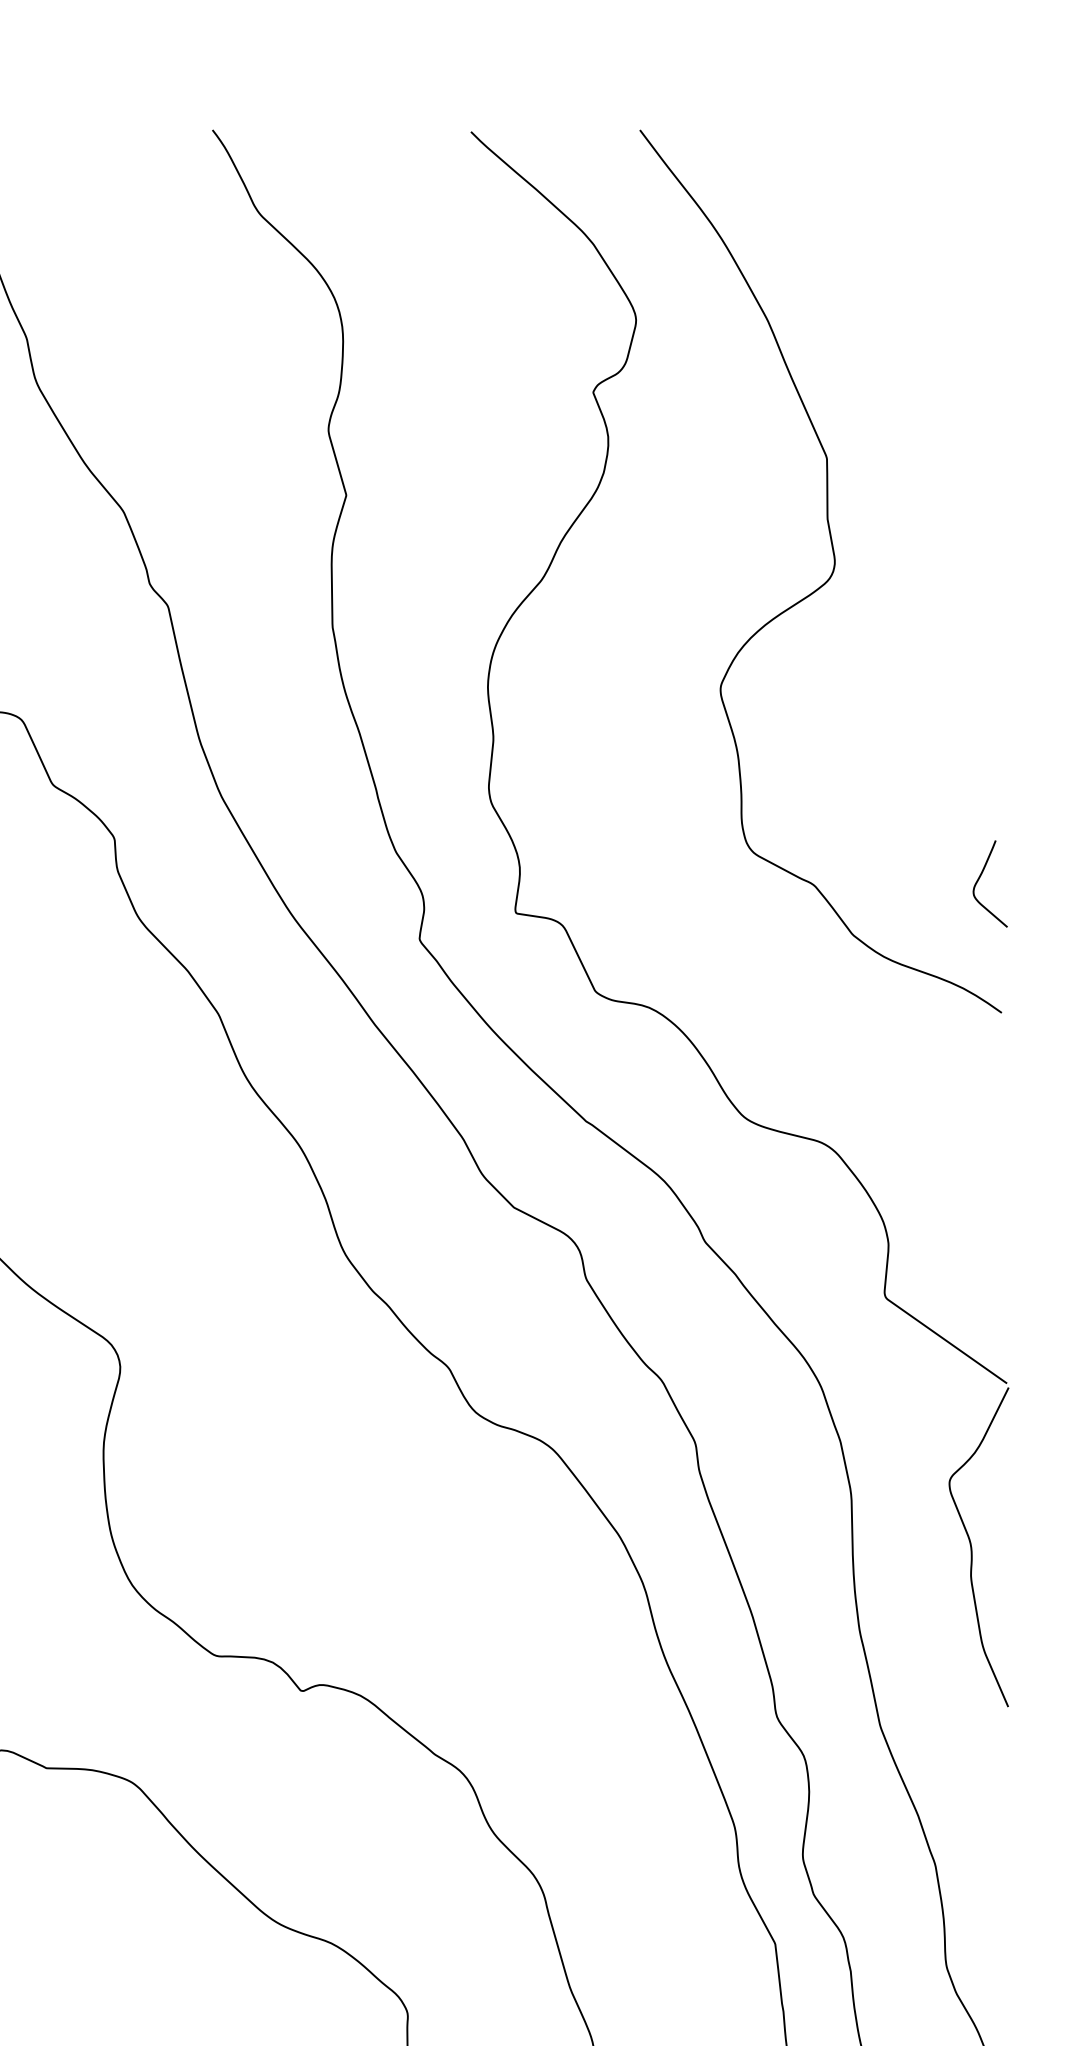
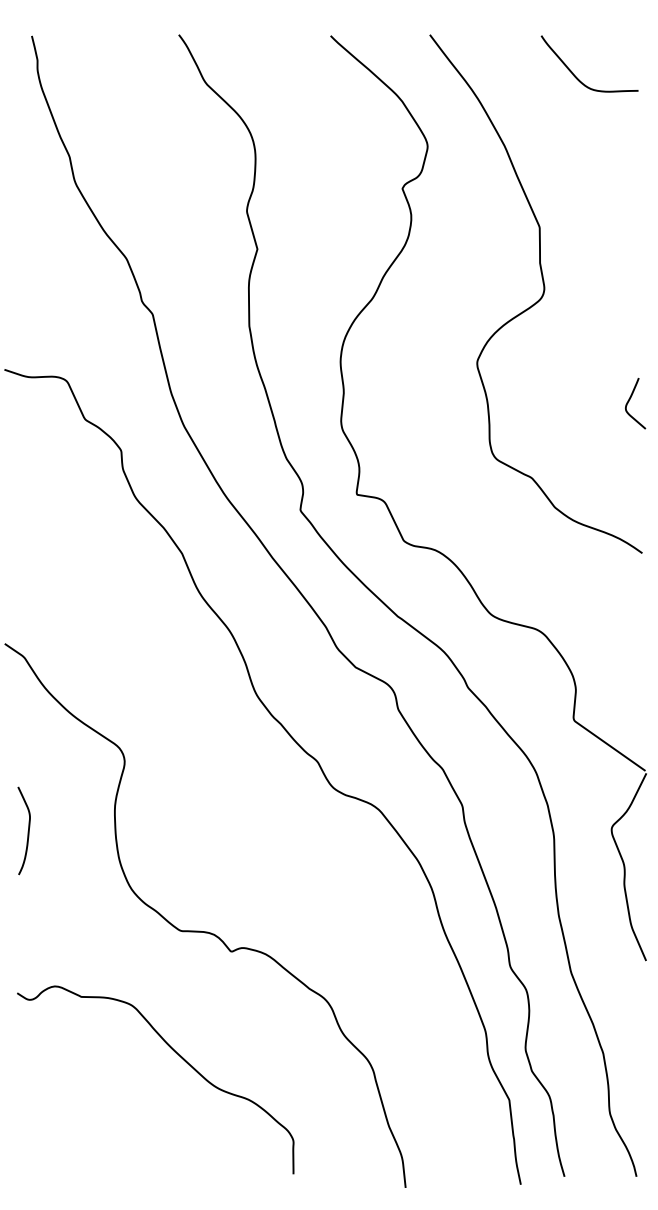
curve: (889, 201) -> (576, 76), added
curve: (979, 880) -> (629, 401), moved

